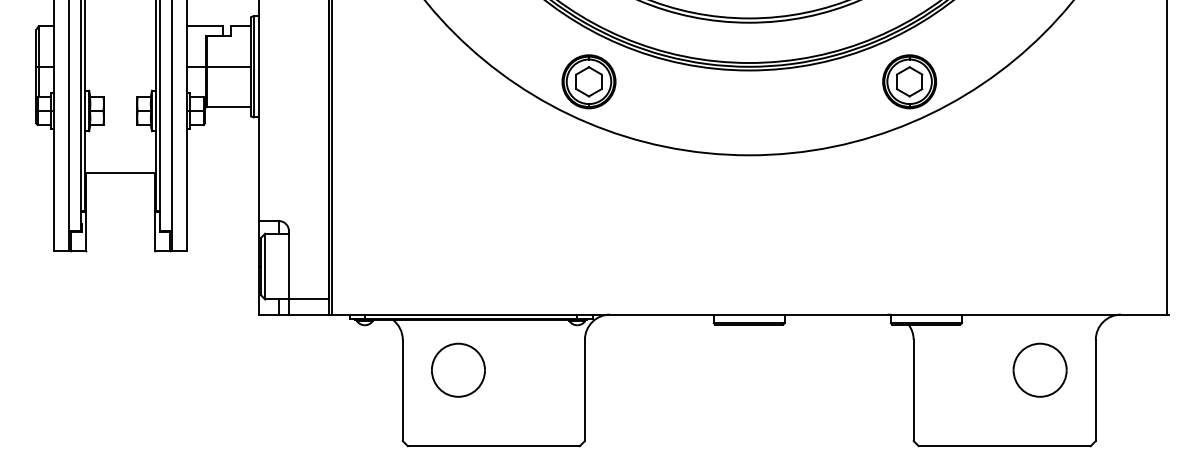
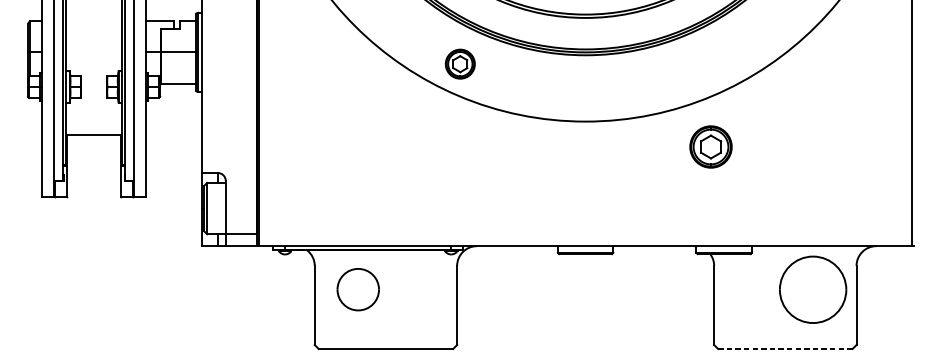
part: (588, 81) -> (459, 63), size x0.7
part: (909, 81) -> (710, 146), moved
part: (1039, 369) -> (812, 289), size x1.6
line: (1004, 446) -> (785, 349), solid -> dashed

